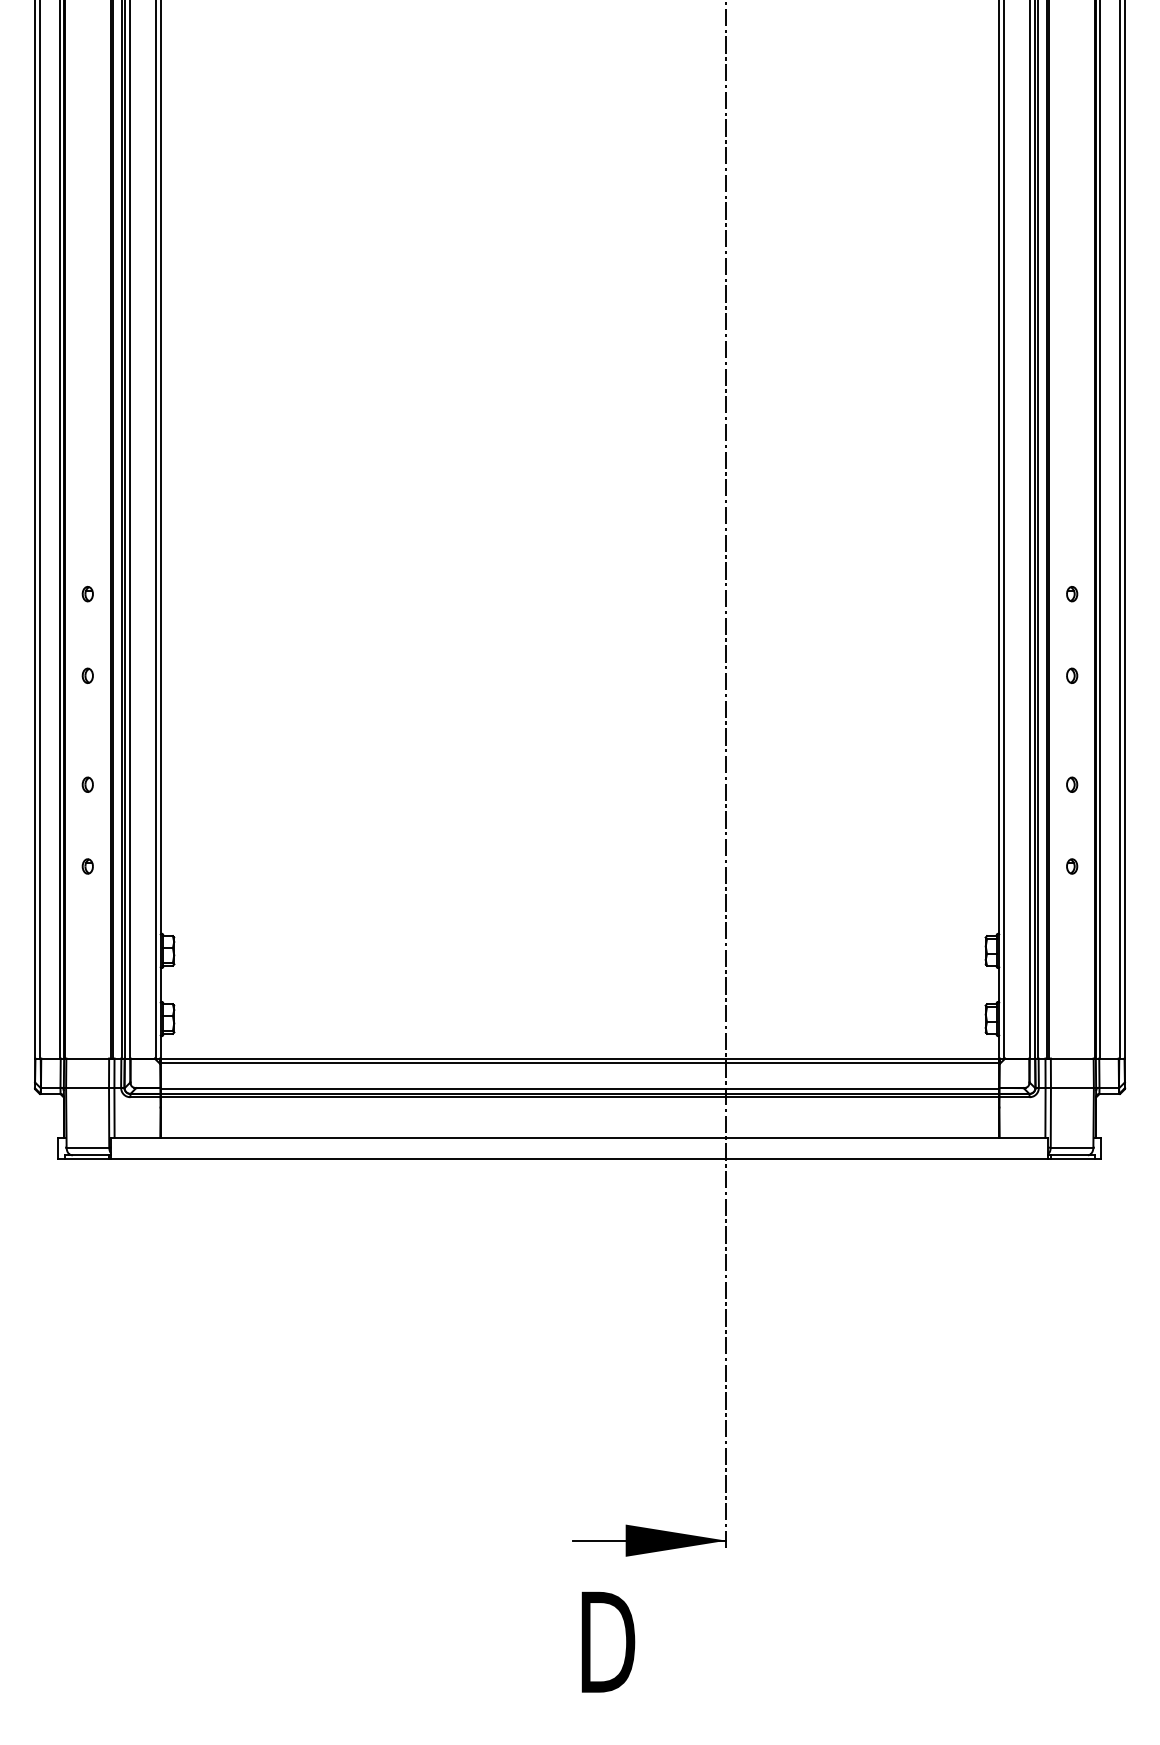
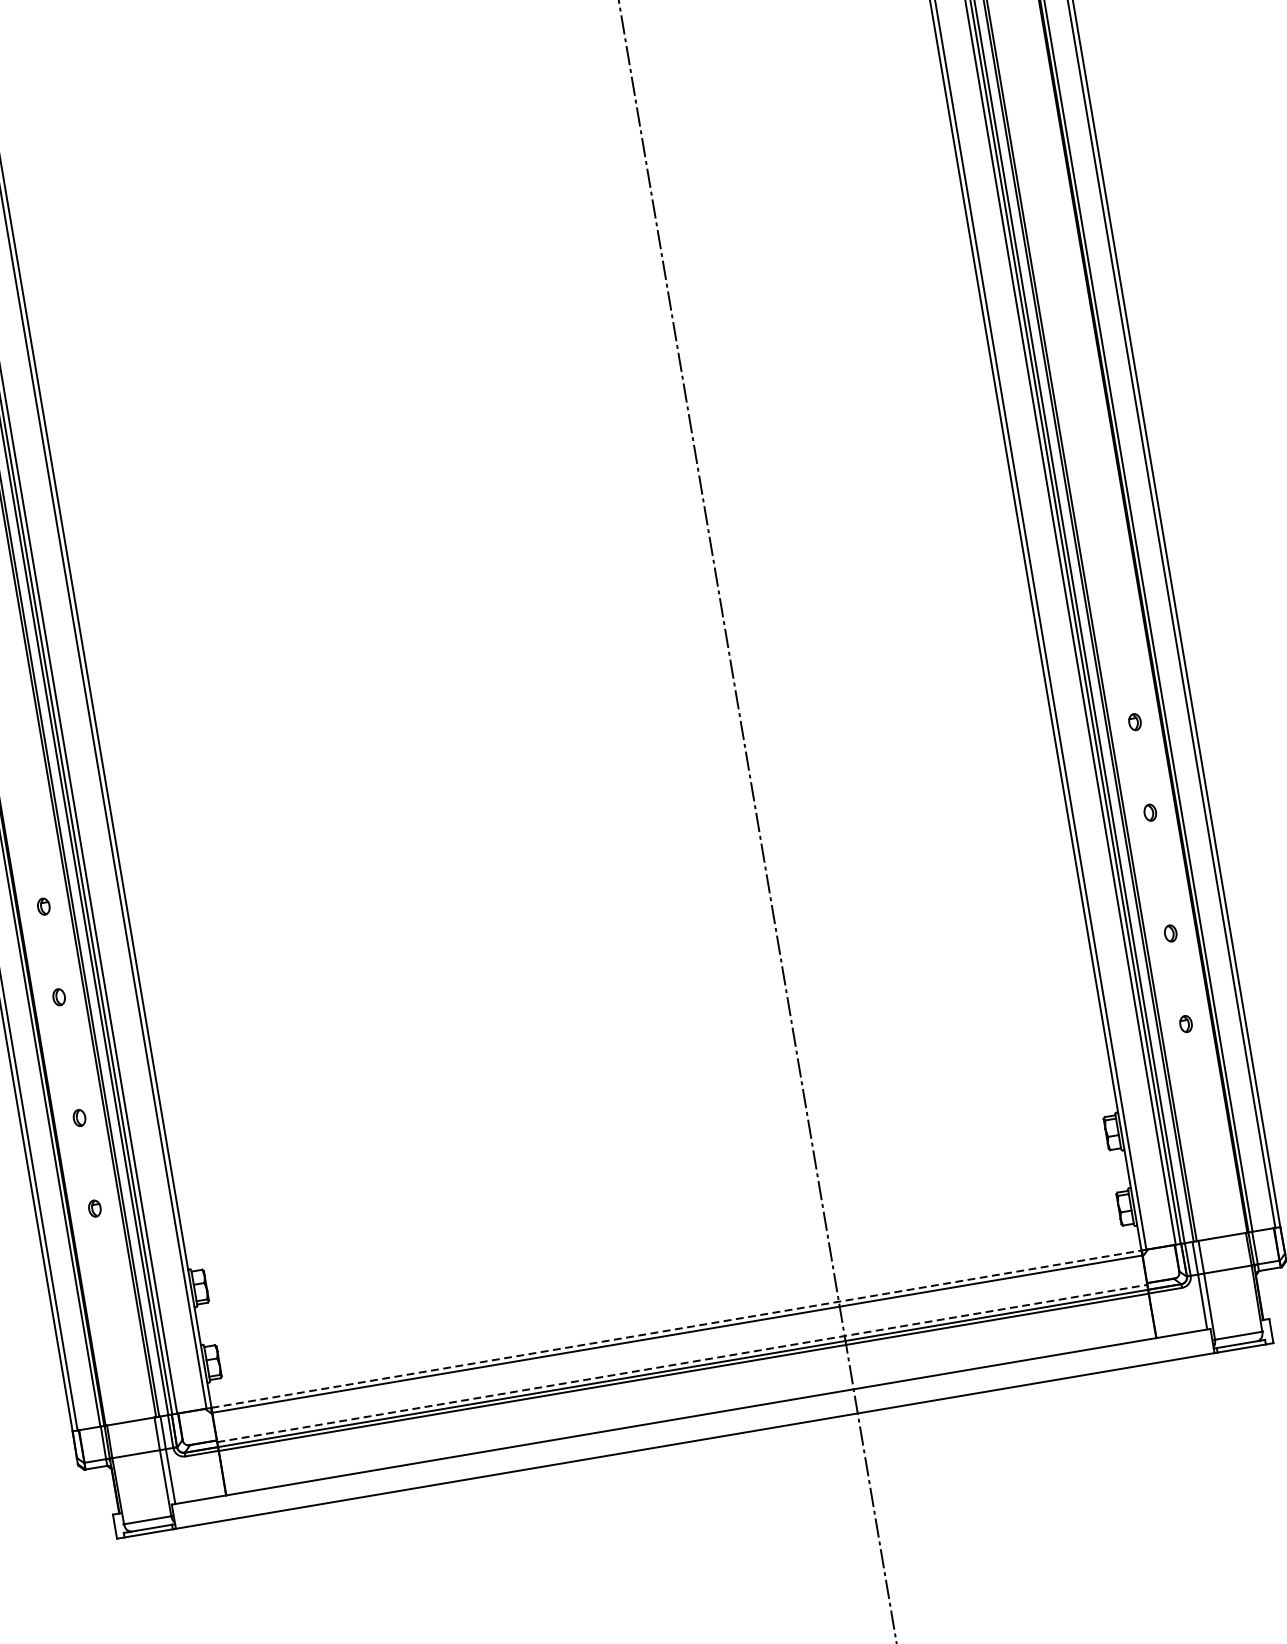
line: (580, 1058) -> (677, 1329), solid -> dashed
line: (580, 1089) -> (682, 1363), solid -> dashed

